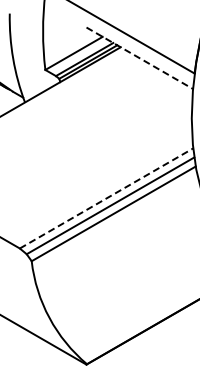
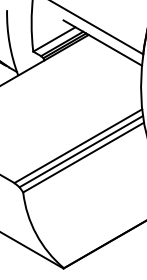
line: (139, 58) -> (102, 43), dashed -> solid
line: (106, 198) -> (78, 146), dashed -> solid

